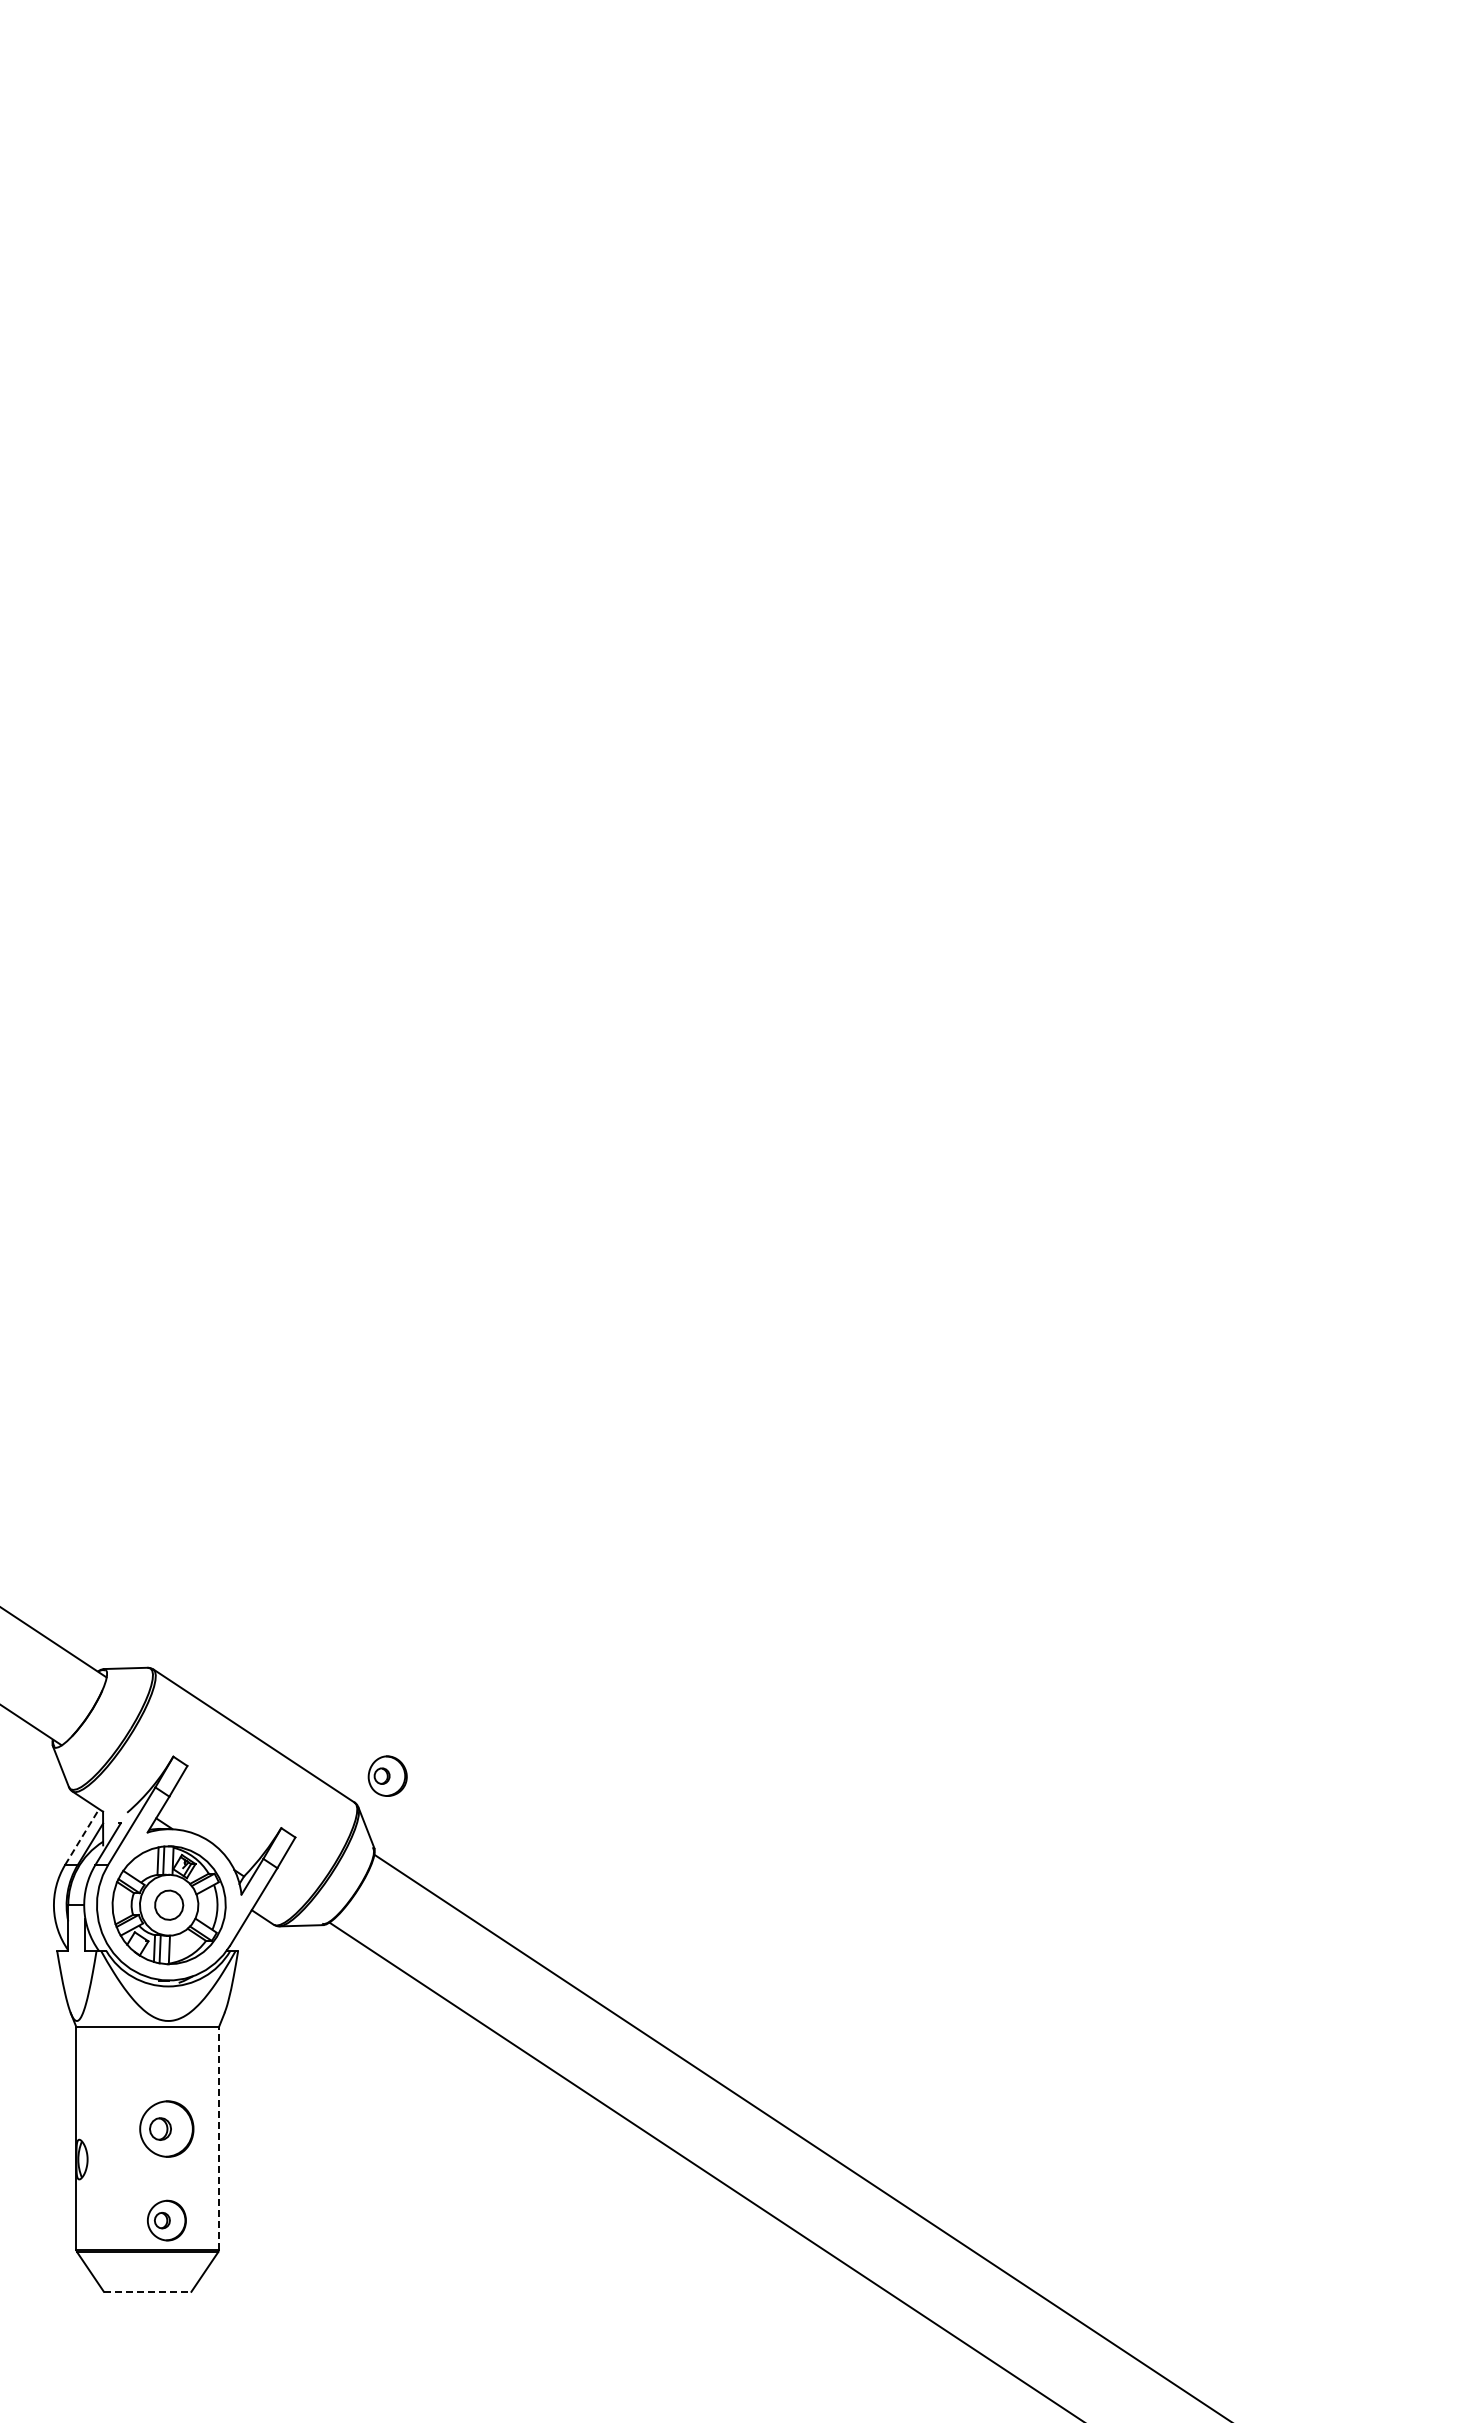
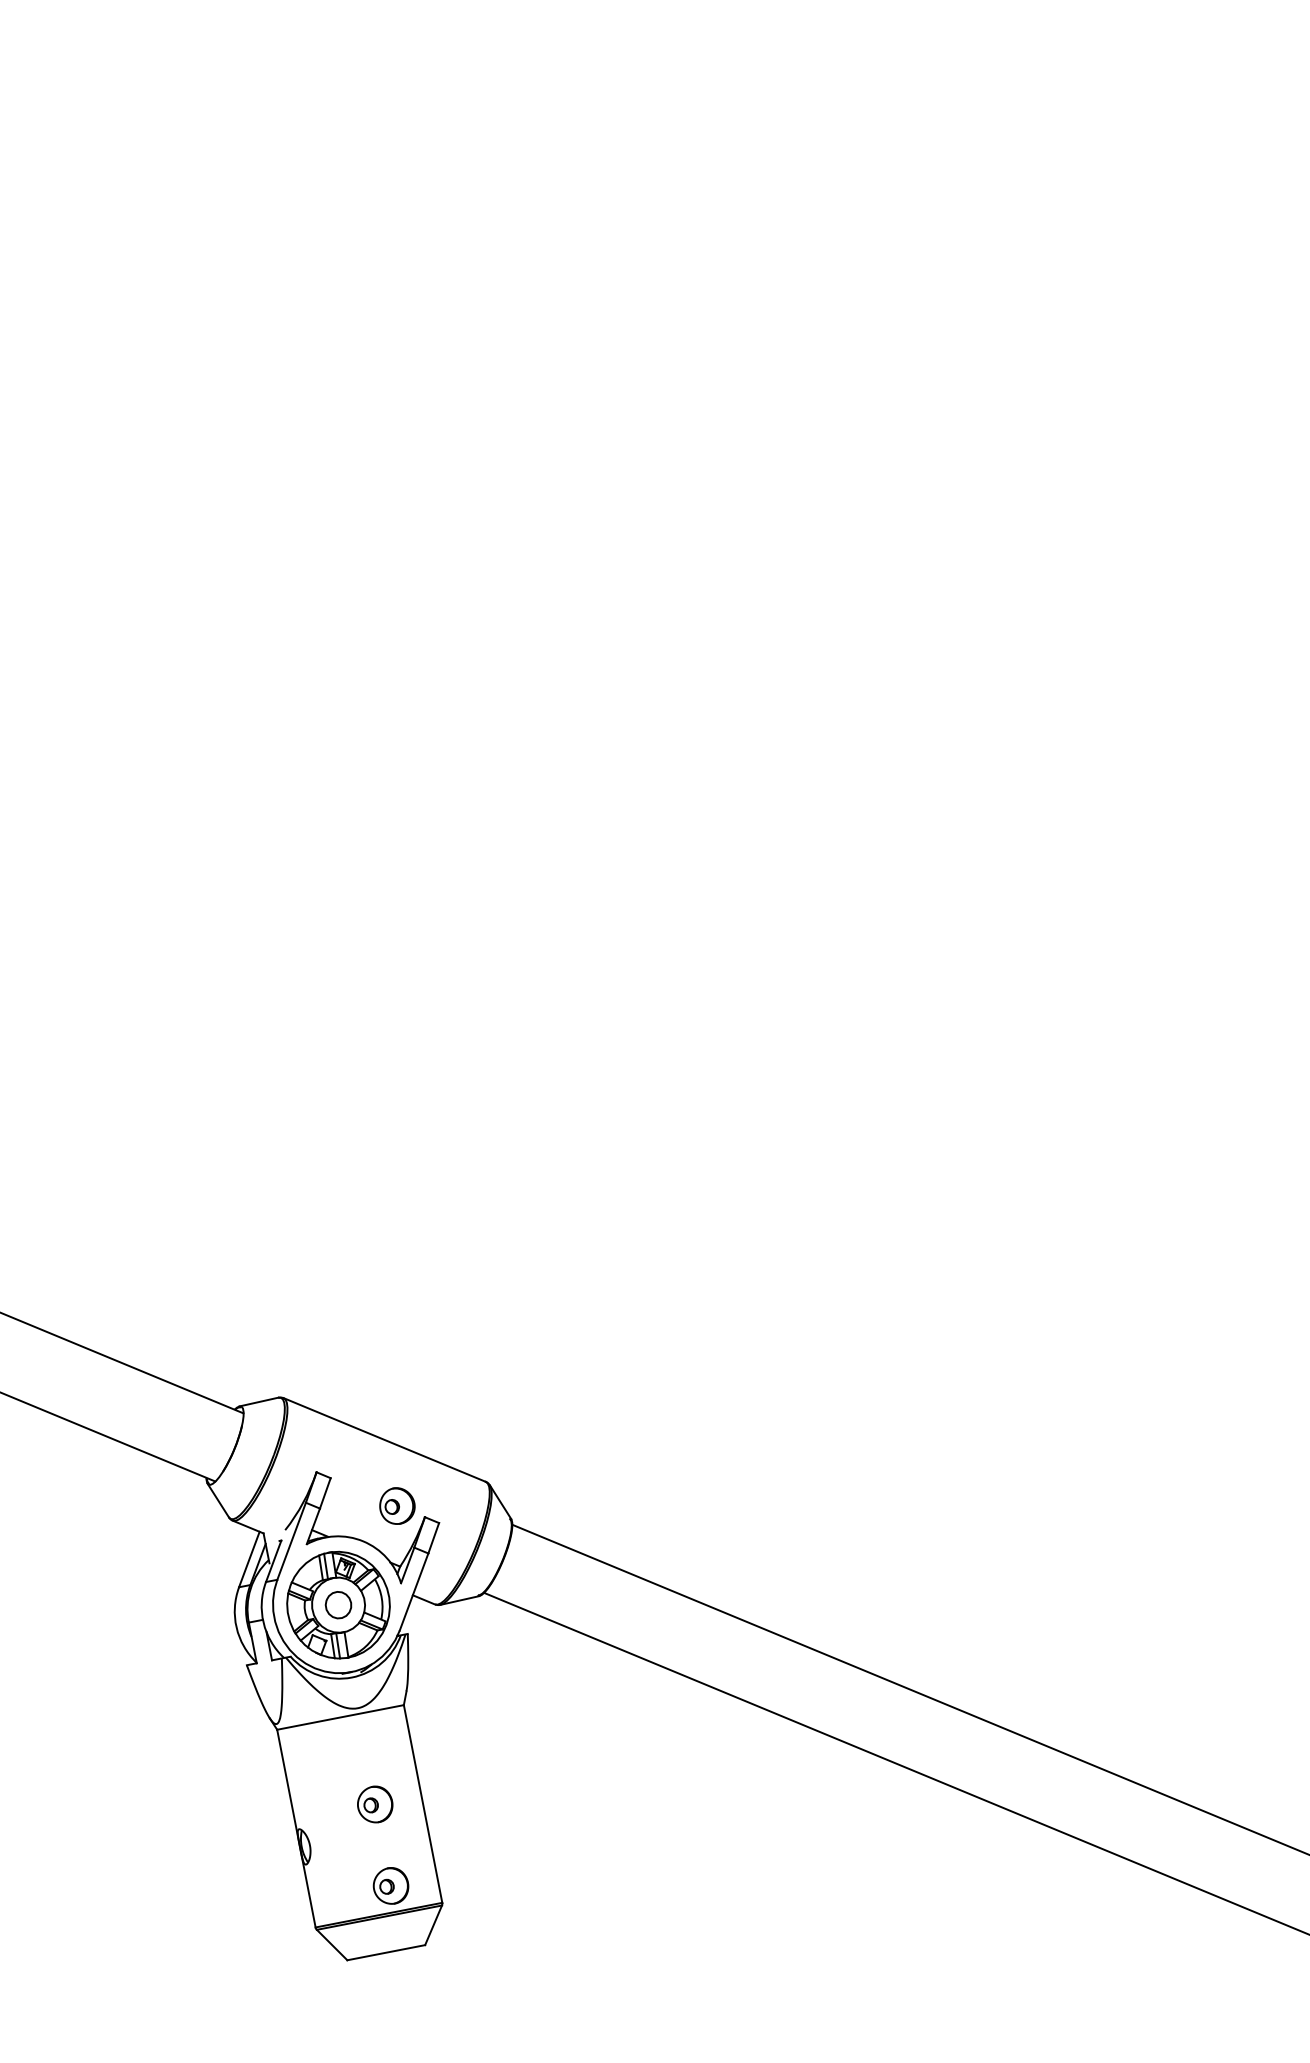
part: (387, 1775) -> (396, 1505), moved
line: (82, 1837) -> (249, 1559), dashed -> solid
part: (166, 2128) -> (374, 1804), size x0.71
line: (218, 2137) -> (422, 1803), dashed -> solid
line: (147, 2291) -> (386, 1952), dashed -> solid

